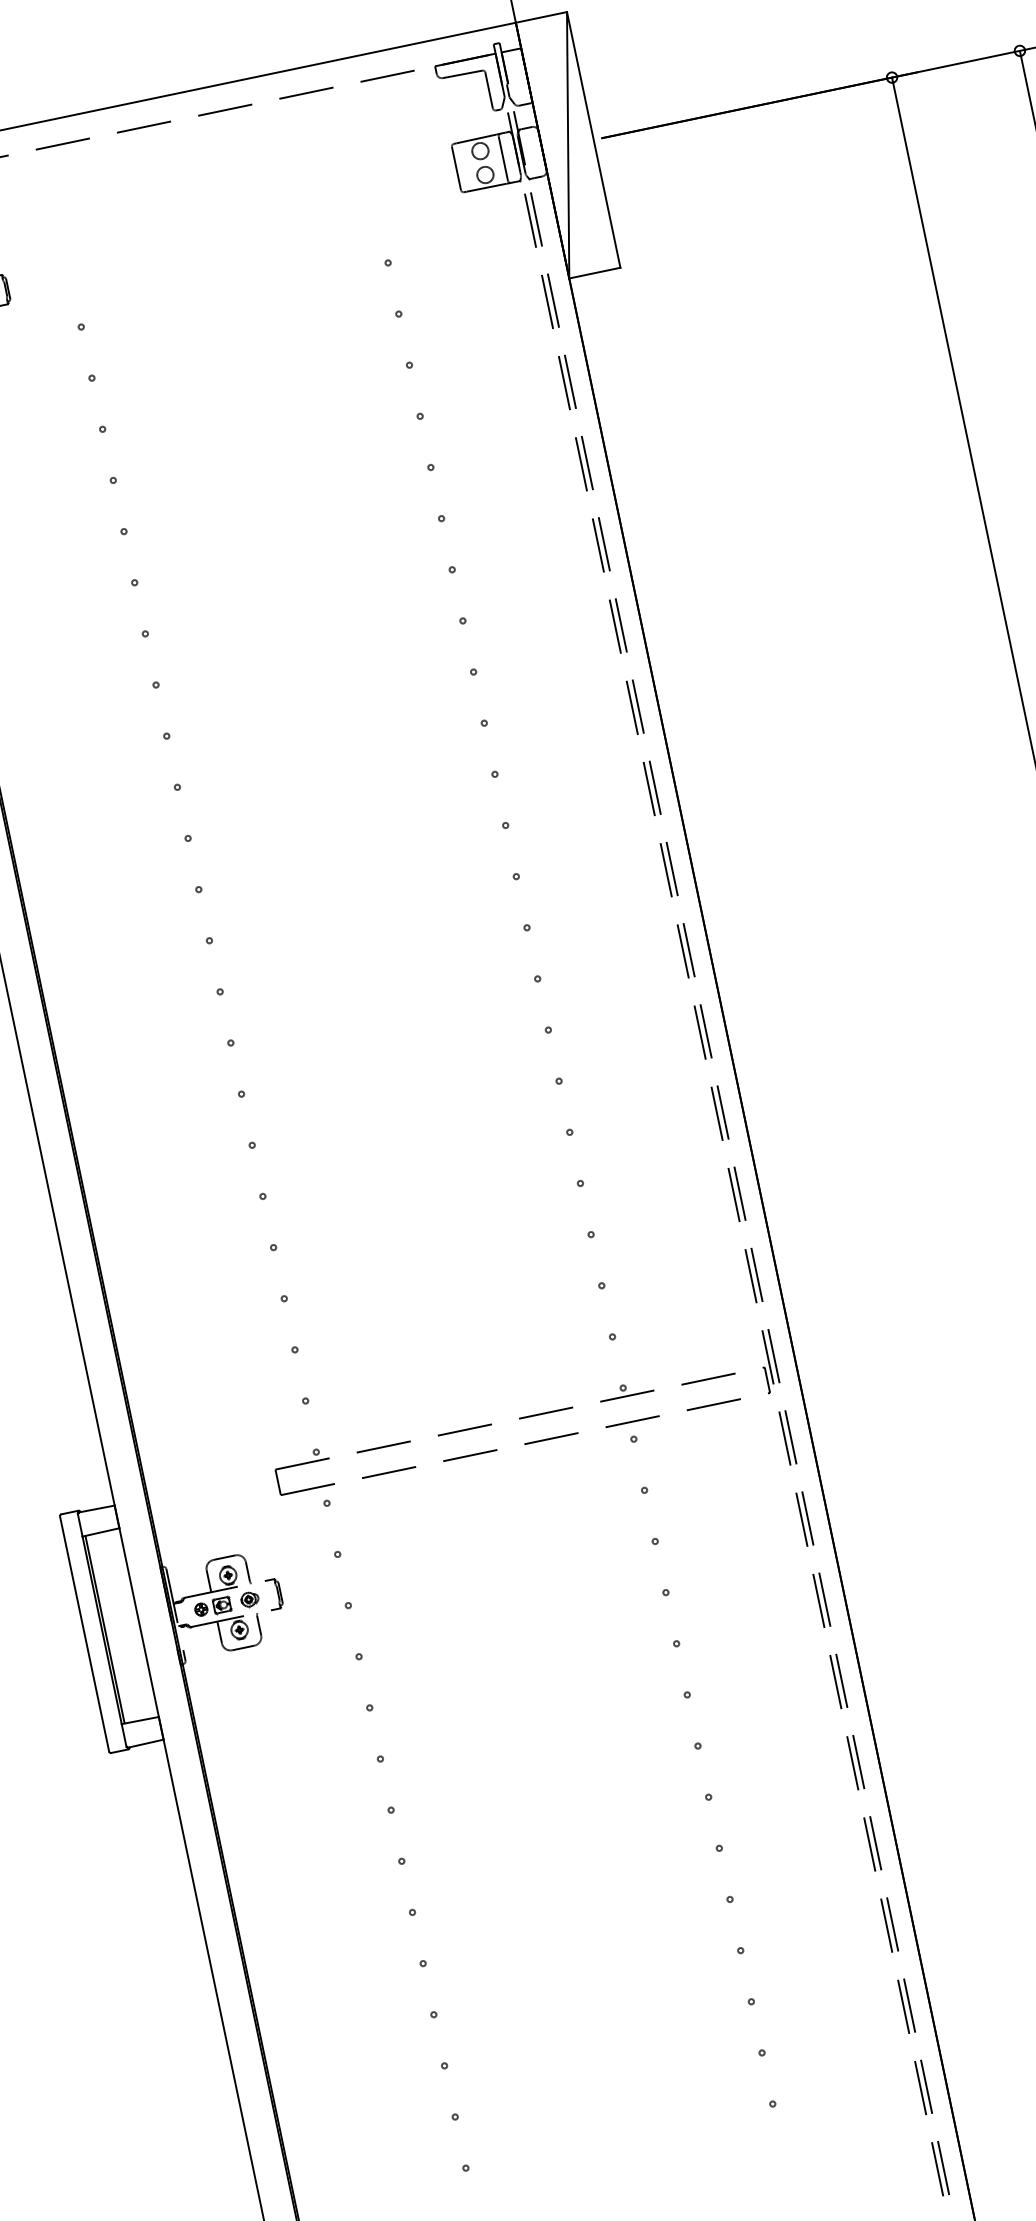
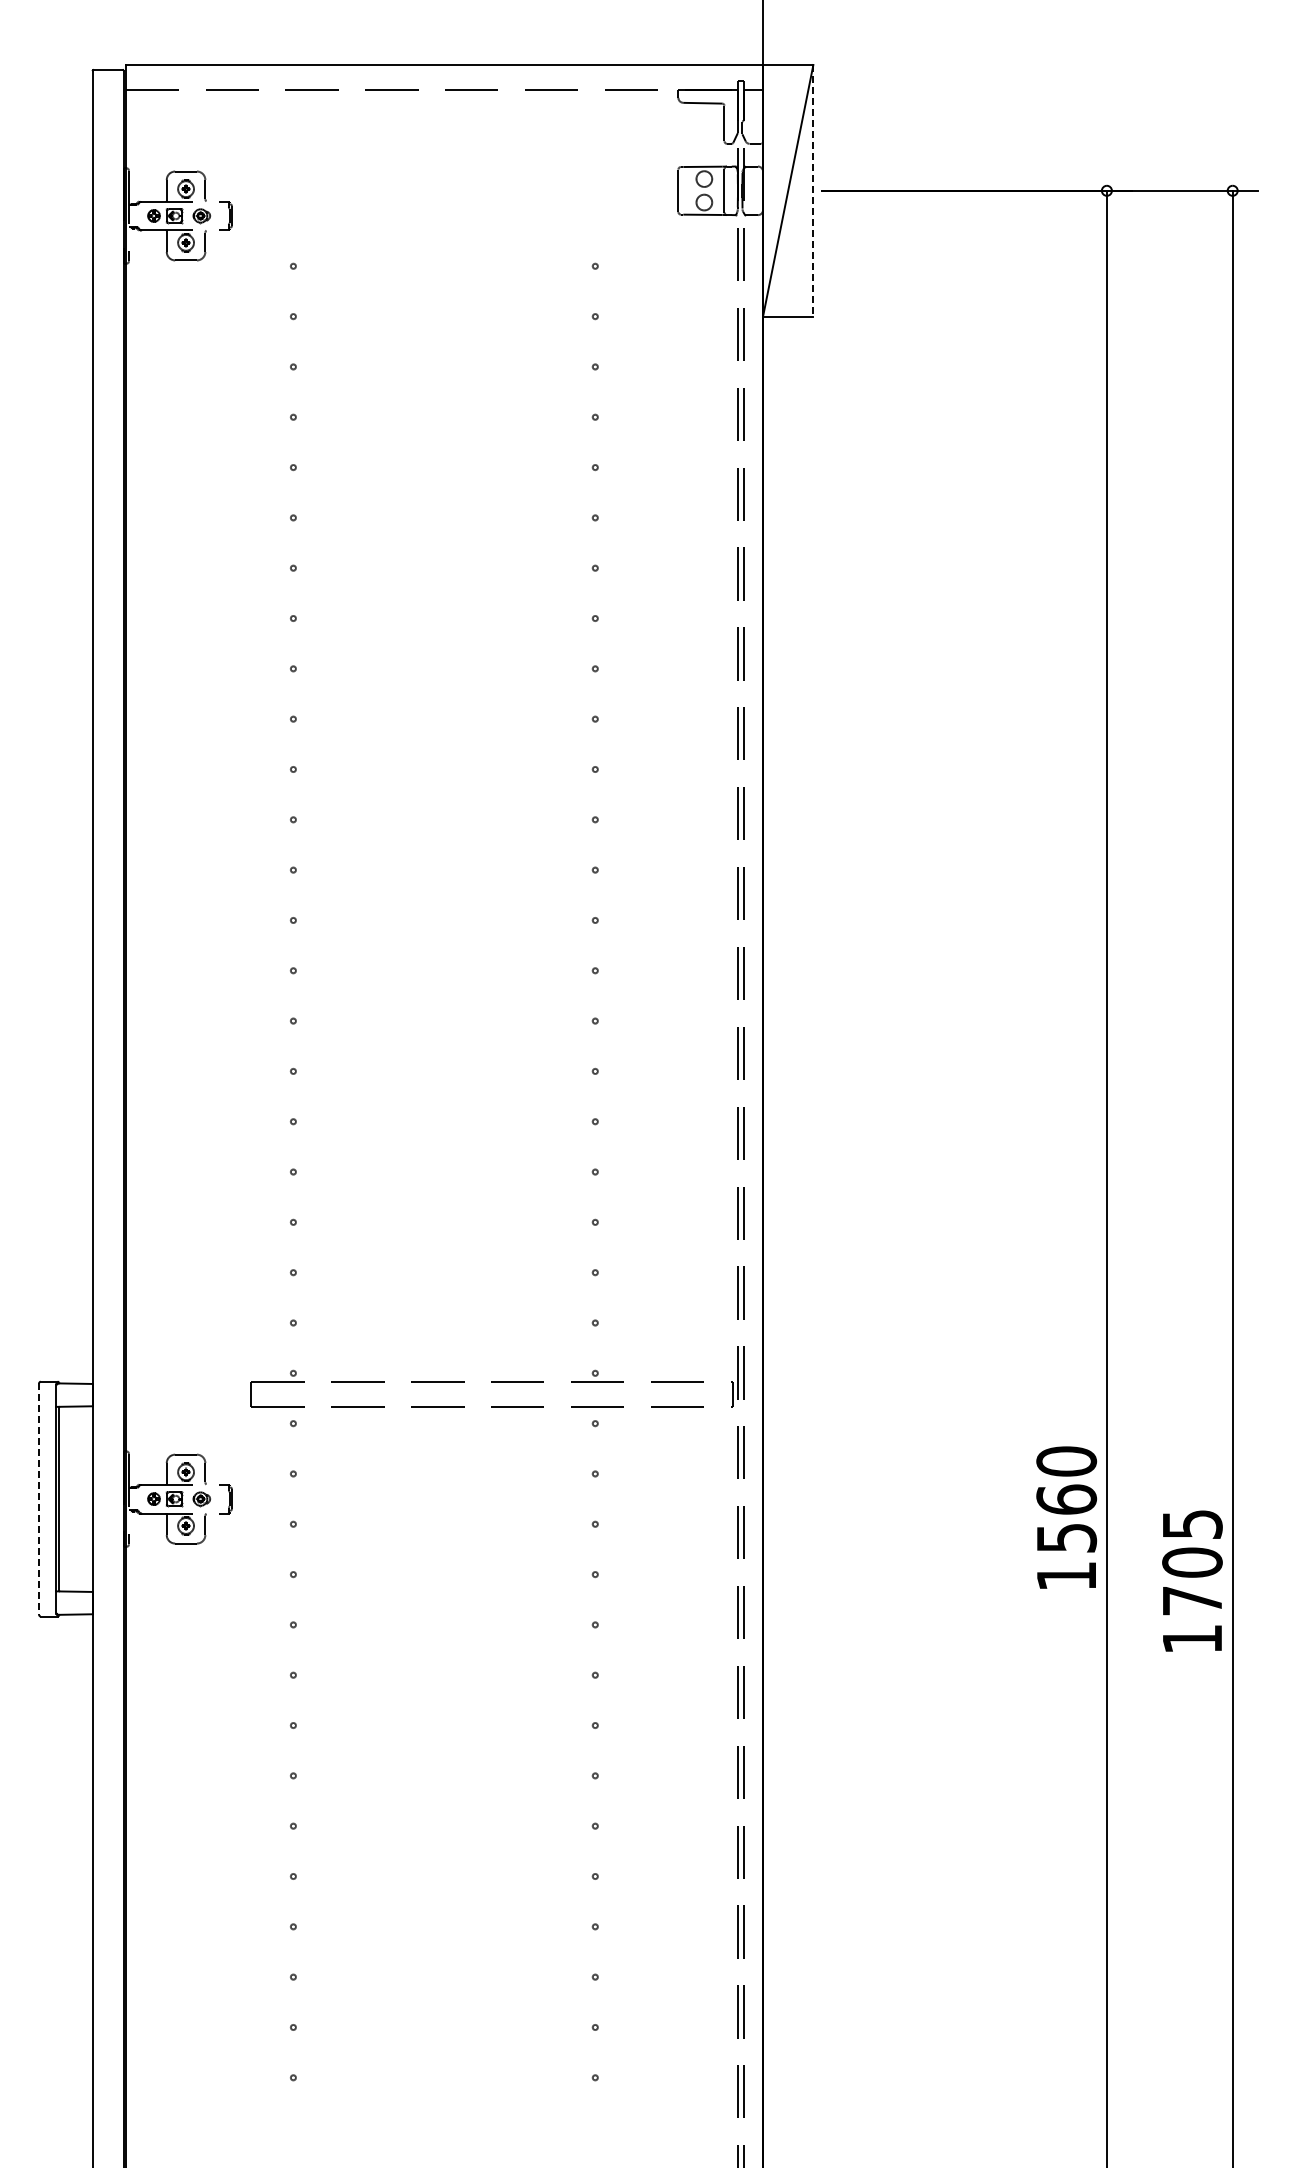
line: (593, 139) -> (813, 190), solid -> dashed
line: (85, 1634) -> (39, 1499), solid -> dashed

